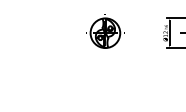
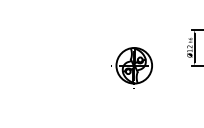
part: (105, 31) -> (134, 63), moved

